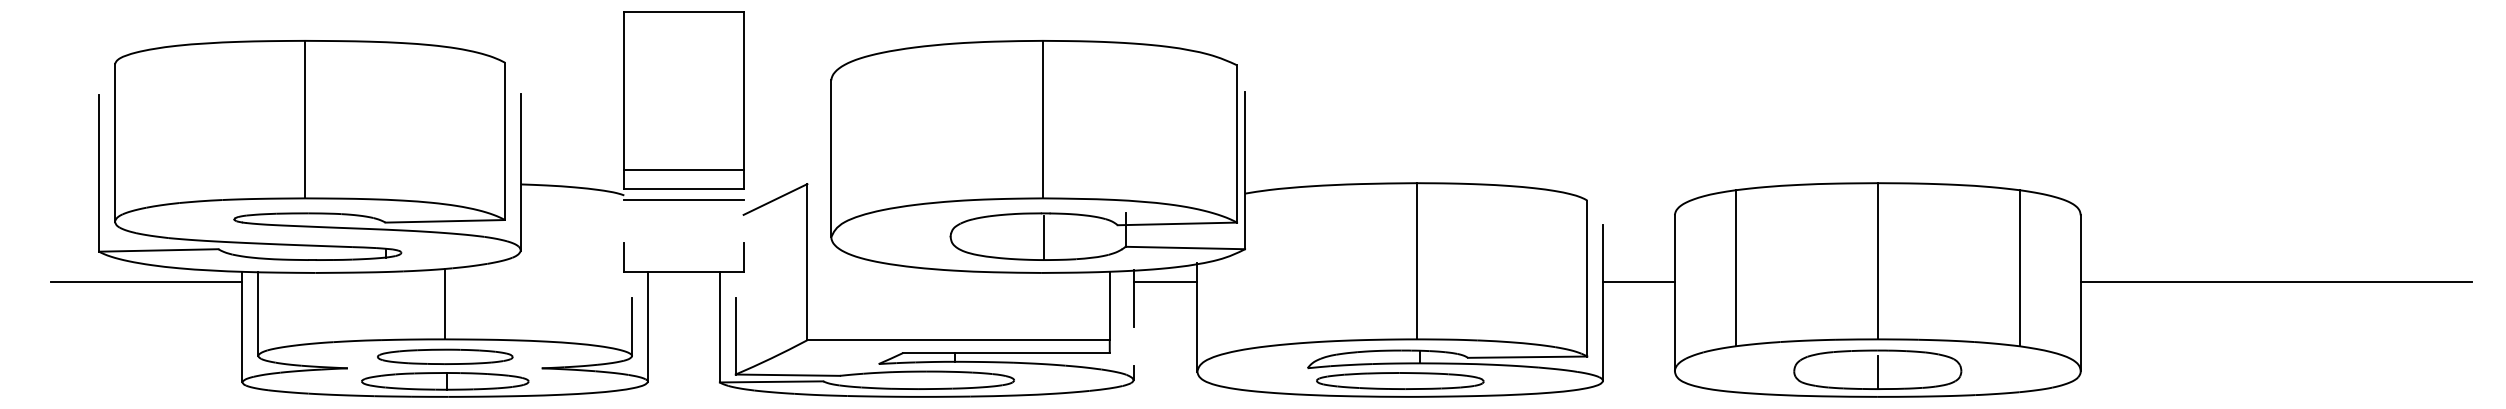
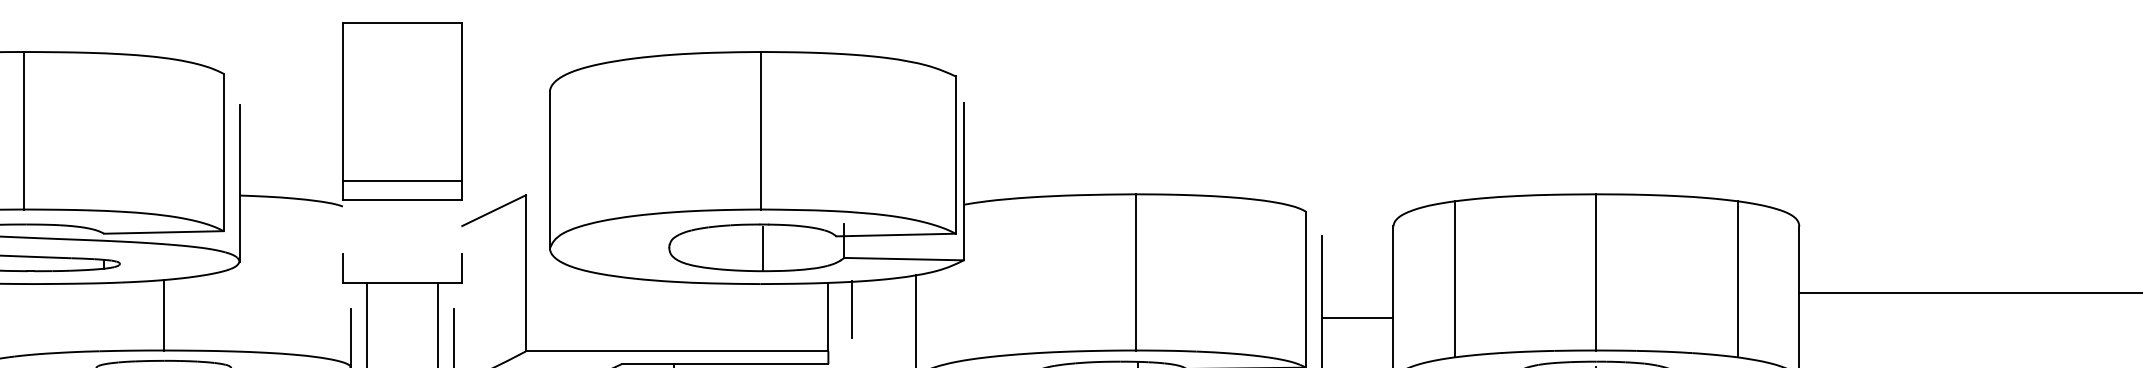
line: (683, 199) -> (402, 210), removed
line: (1165, 282) -> (884, 293), removed
line: (1638, 282) -> (1357, 318), moved

